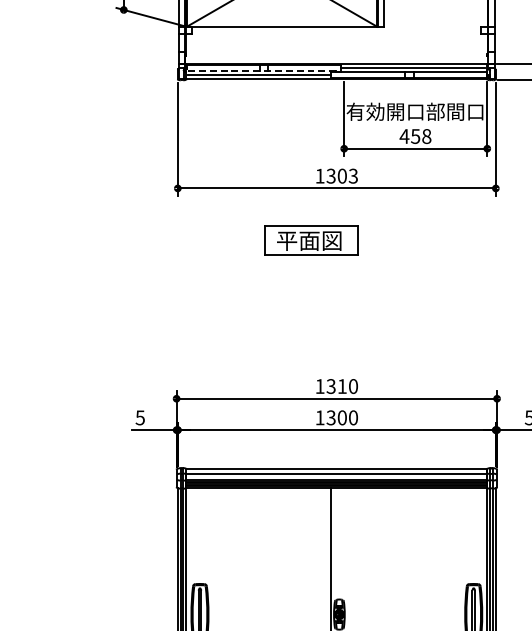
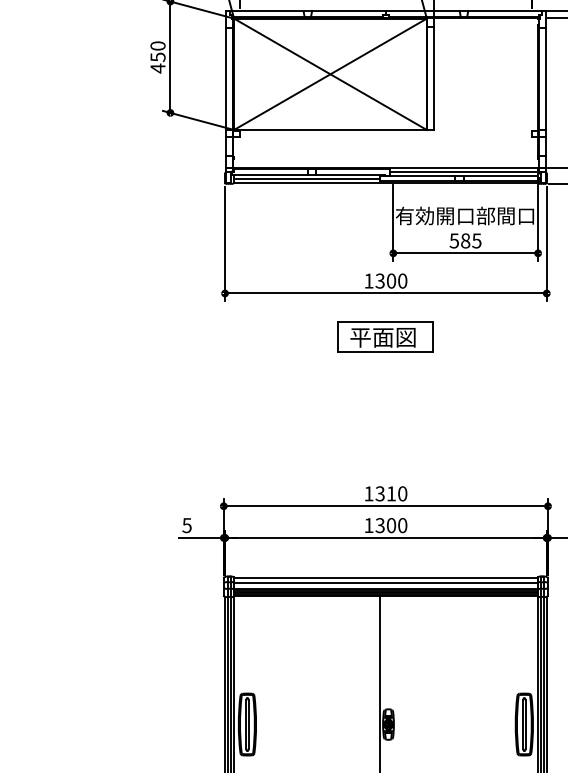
line: (260, 70) -> (308, 174), dashed -> solid
text: (415, 136) -> (465, 240), 458 -> 585
text: (353, 175) -> (402, 280), 1303 -> 1300
part: (311, 239) -> (385, 336), moved

